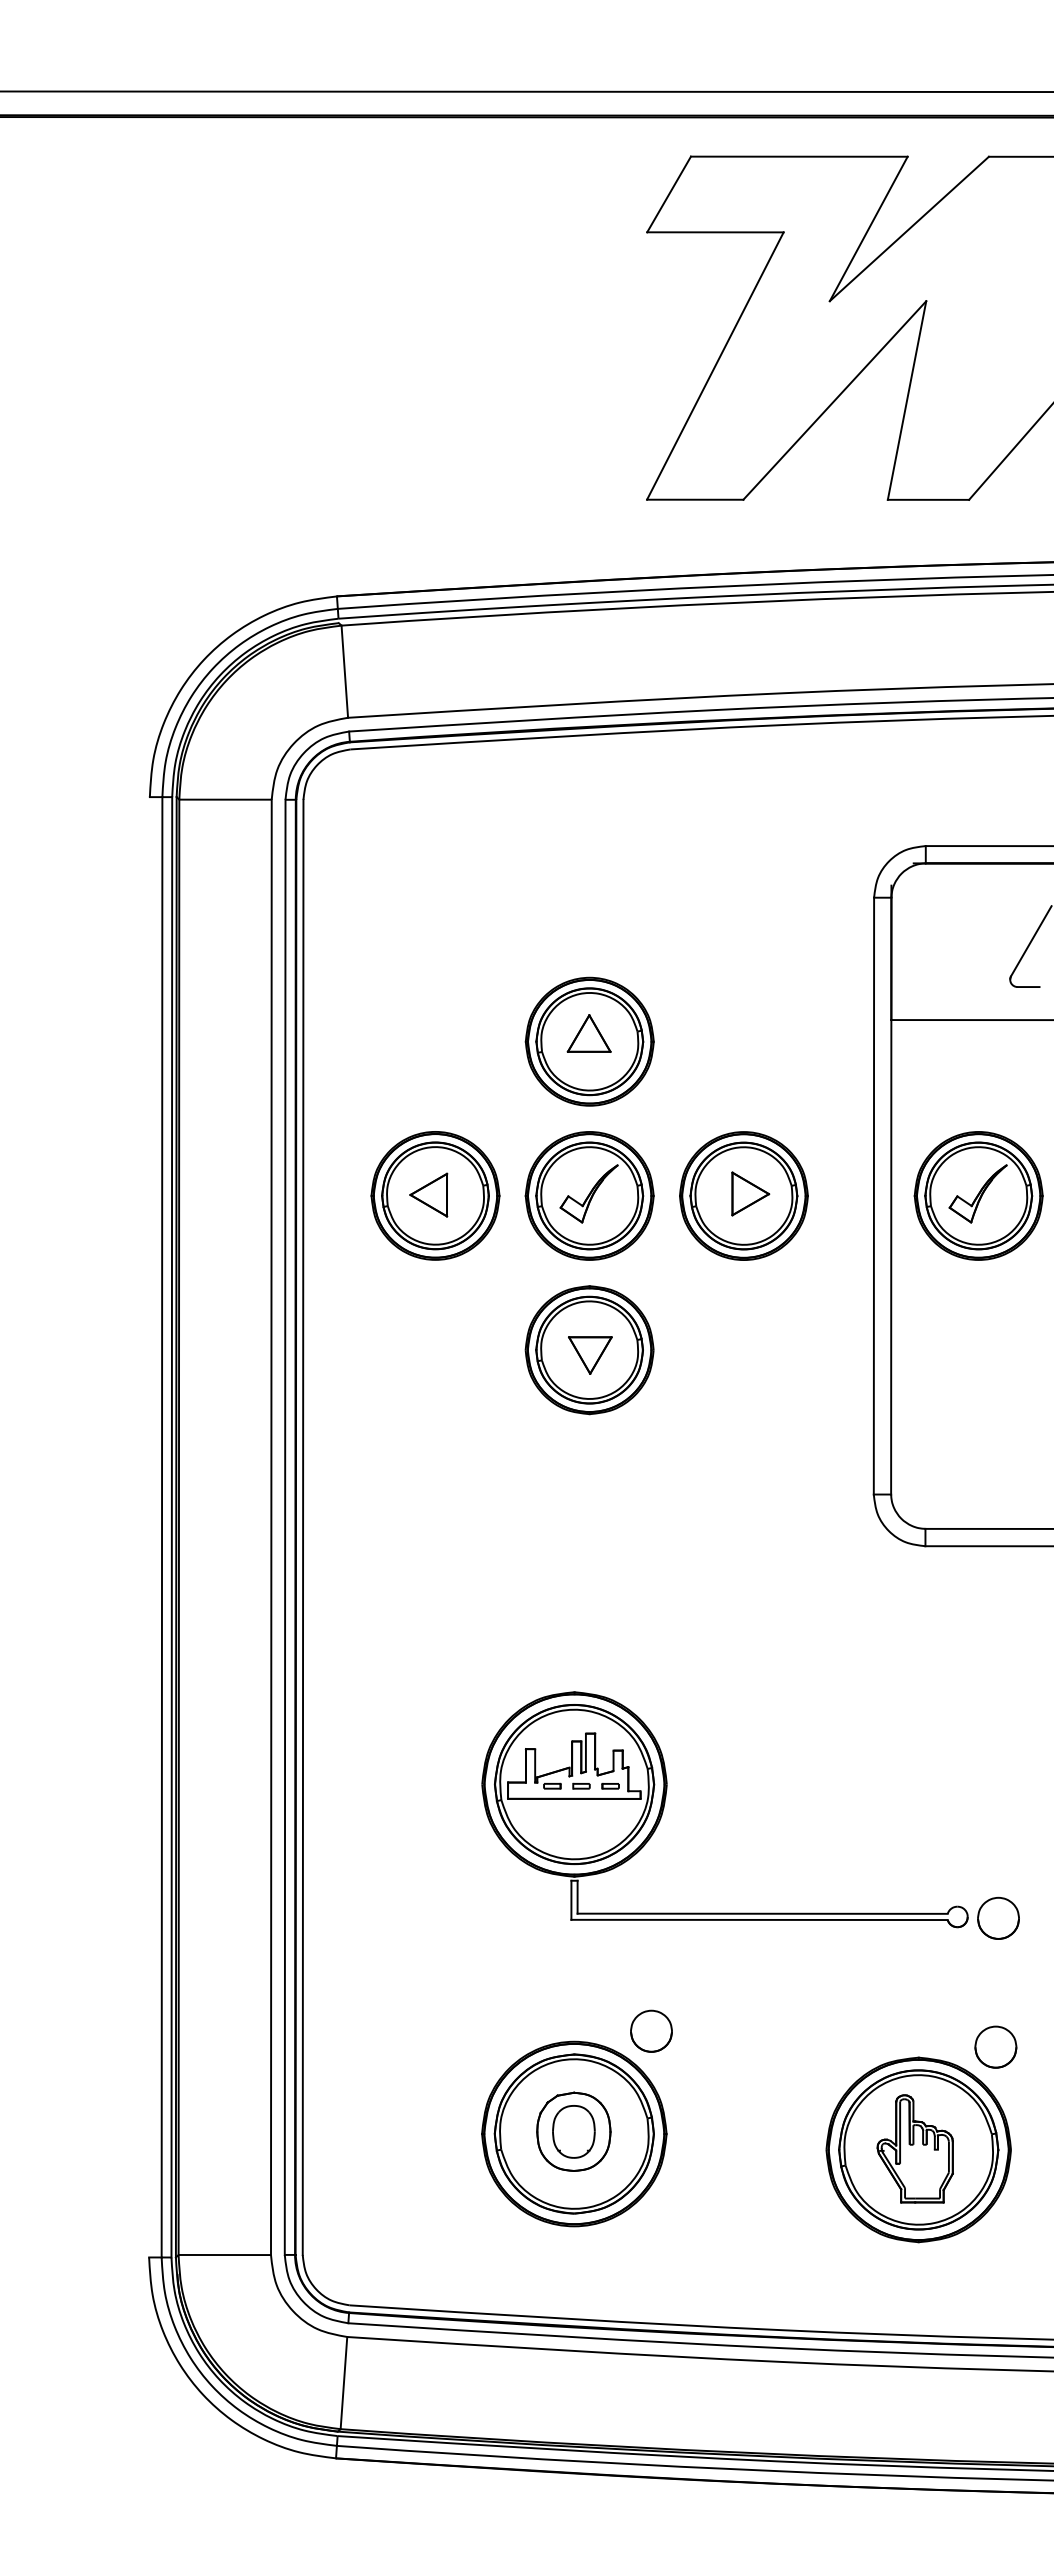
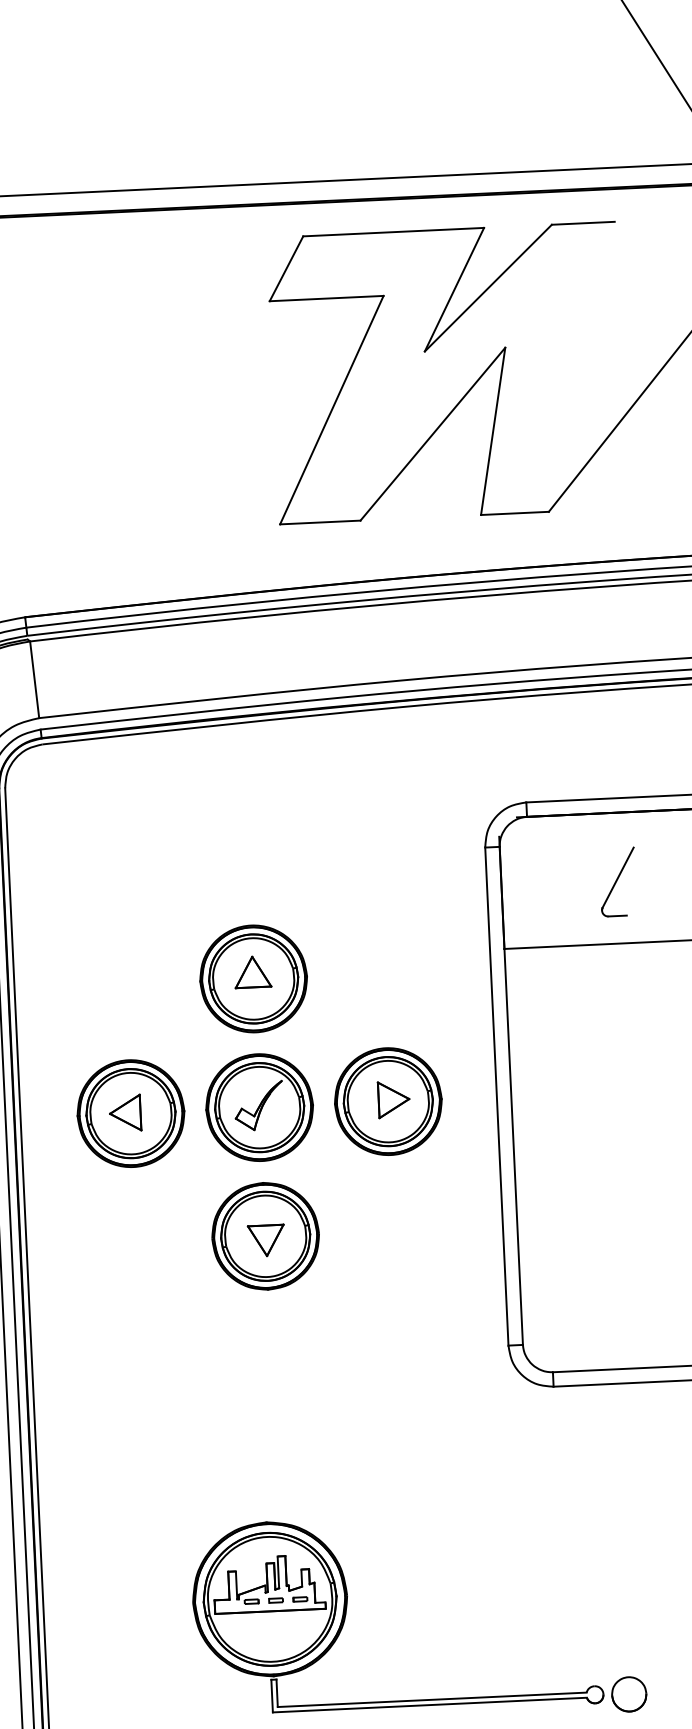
part: (978, 1195) -> (584, 1091), removed

